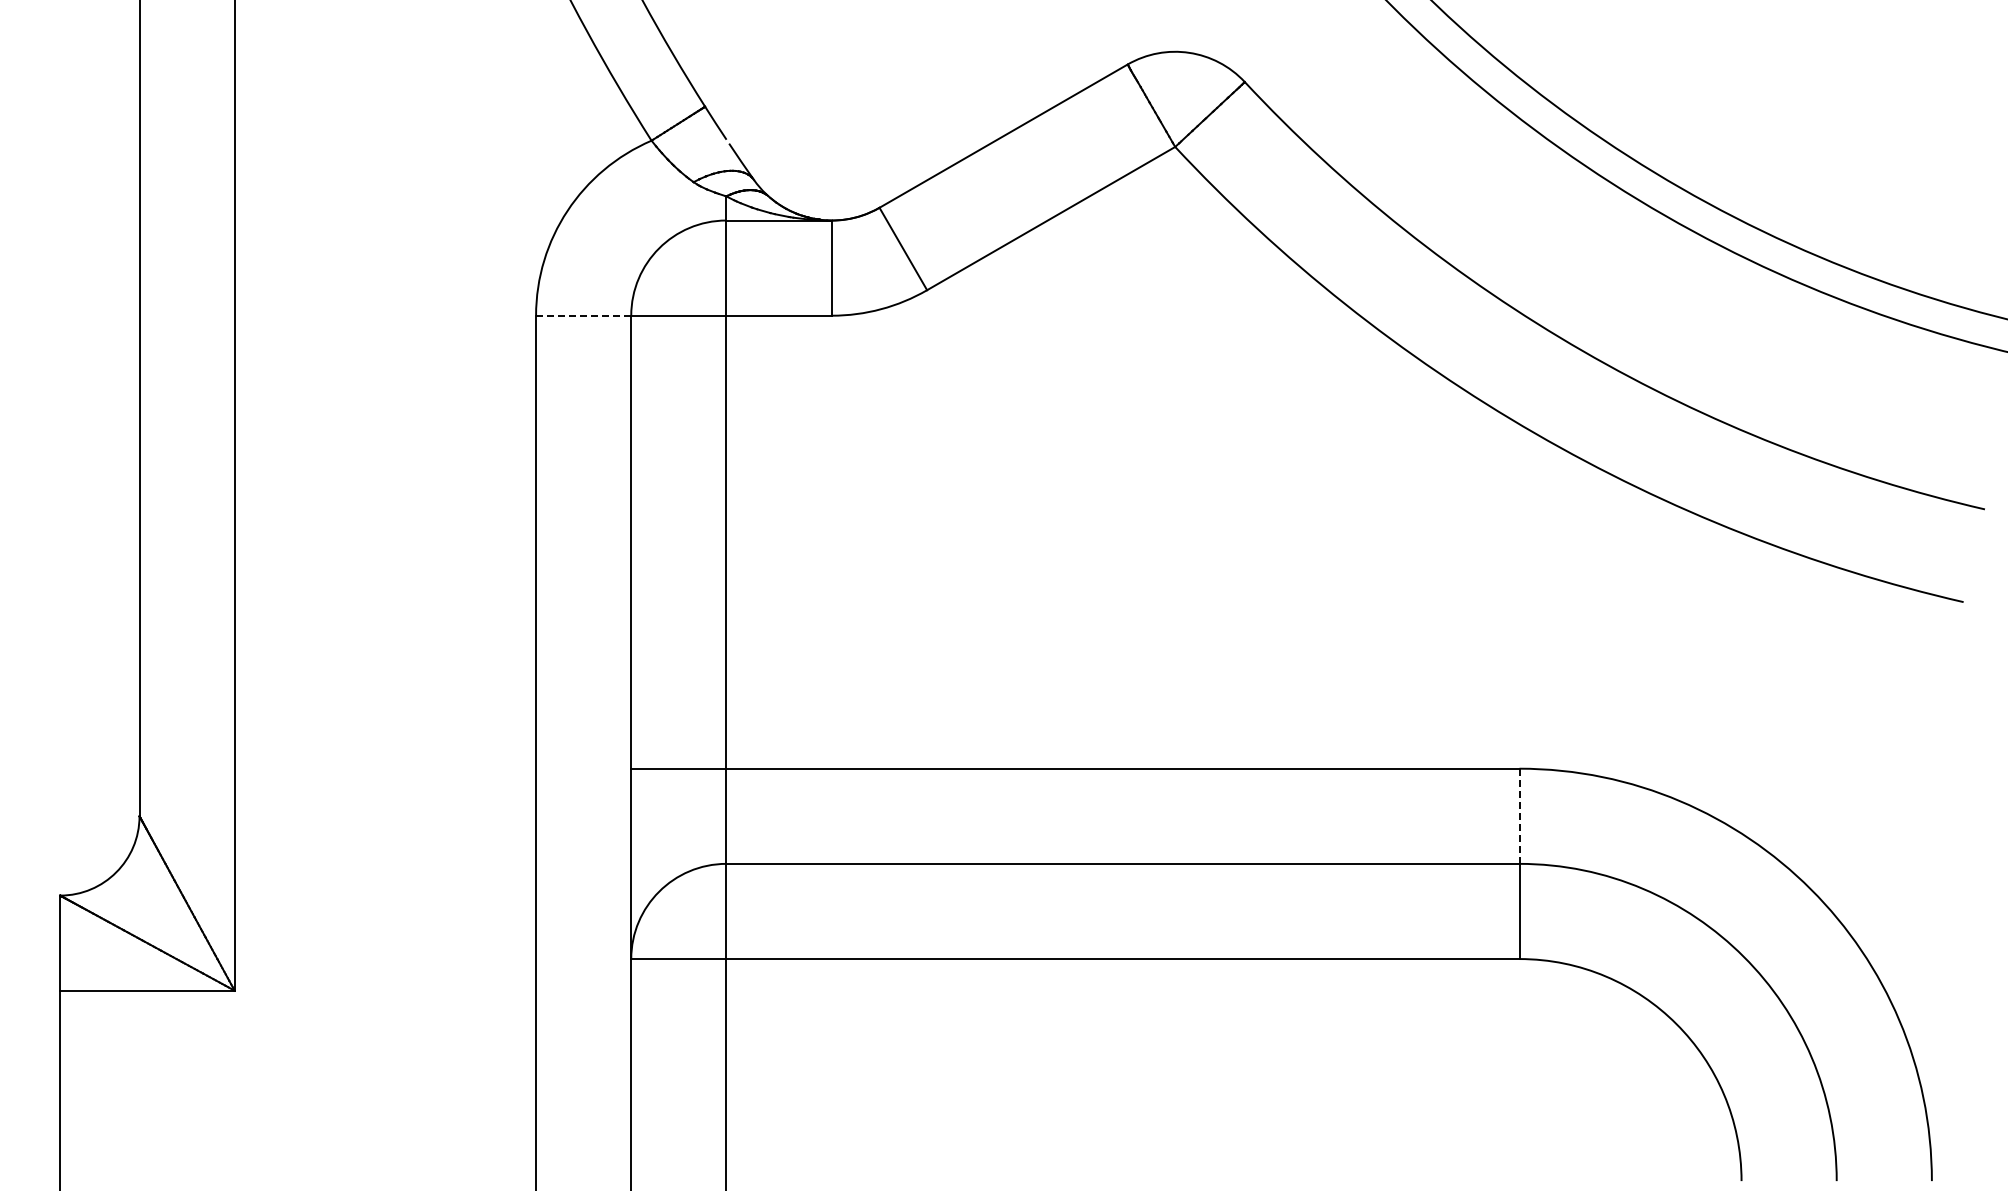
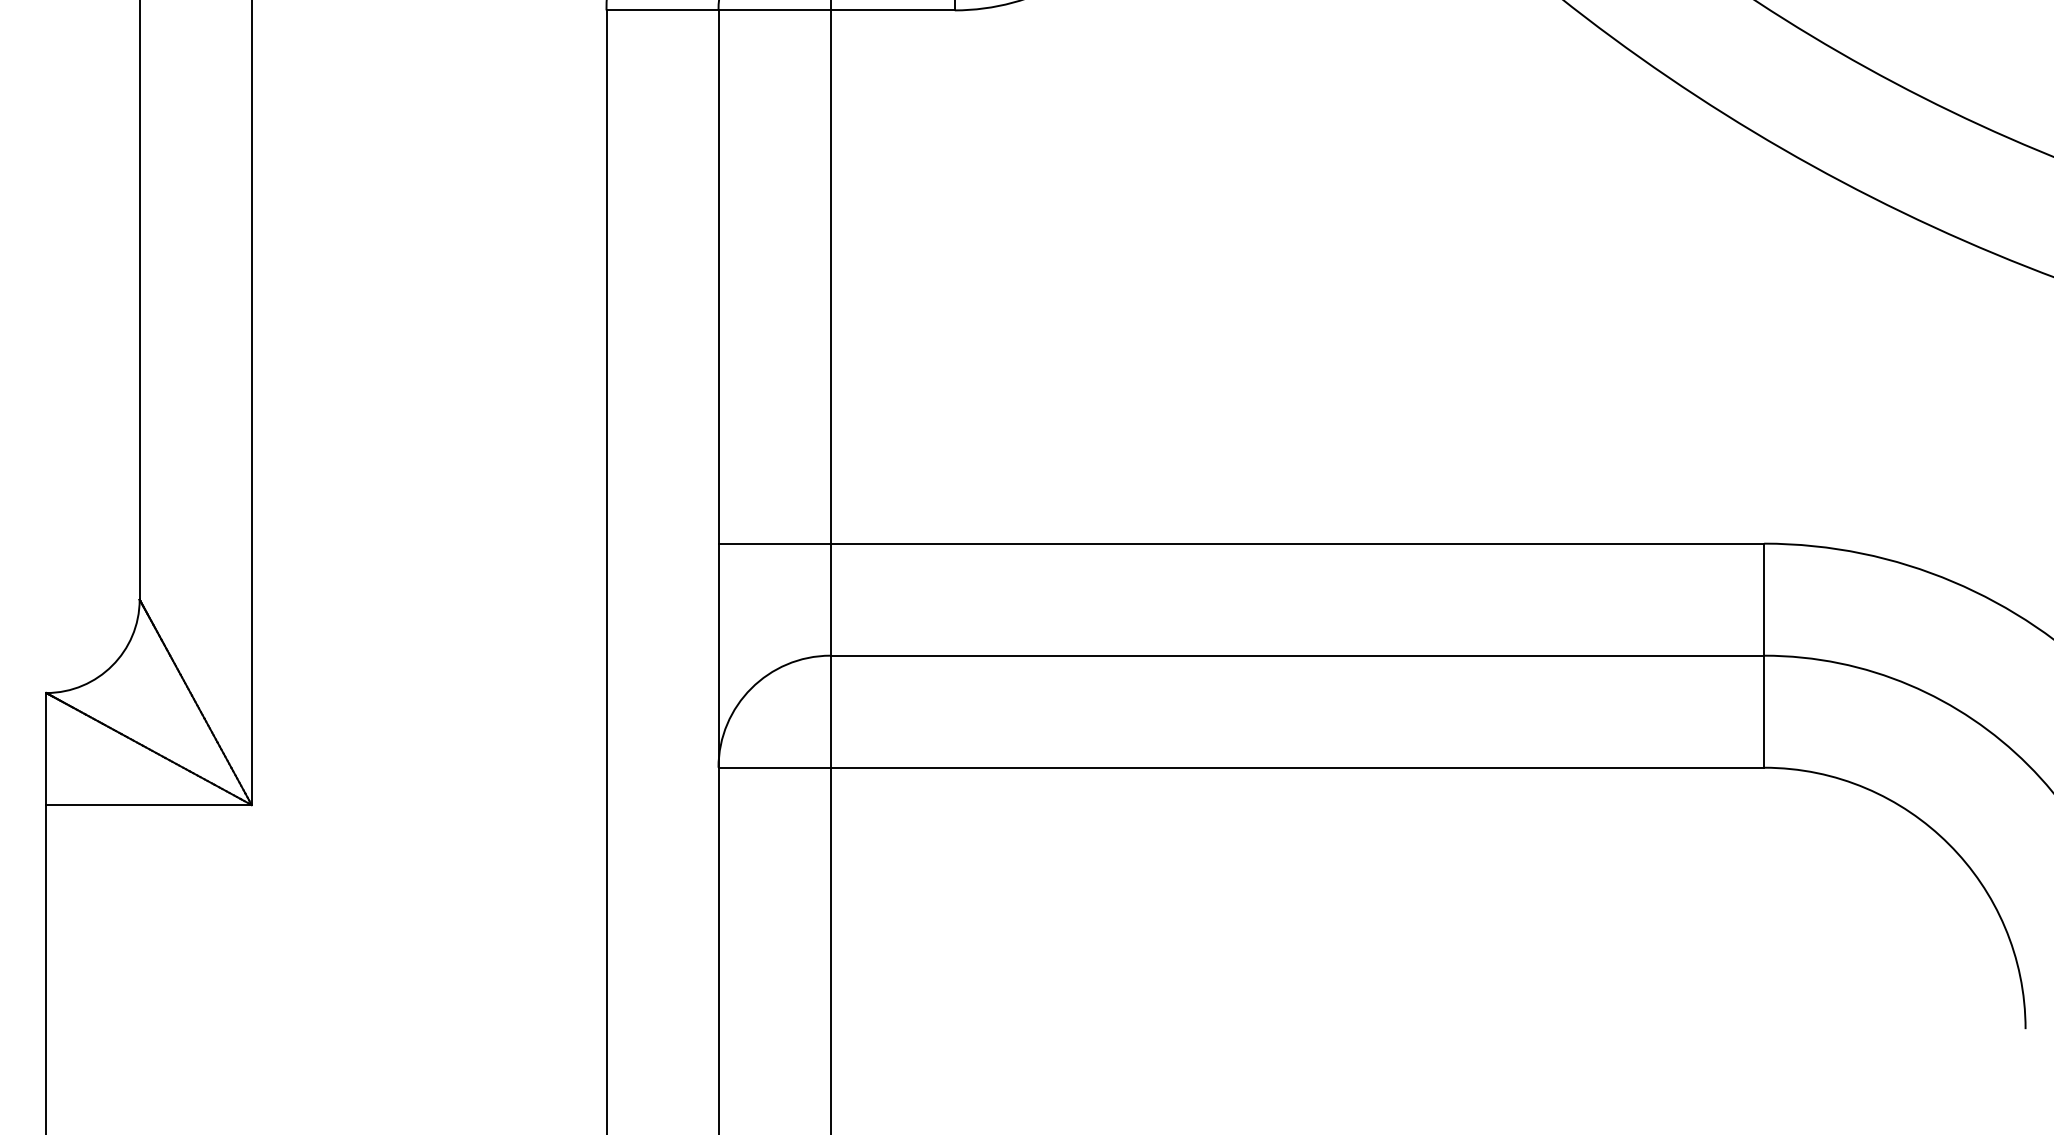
line: (583, 315) -> (662, 10), dashed -> solid
line: (1519, 816) -> (1764, 599), dashed -> solid

